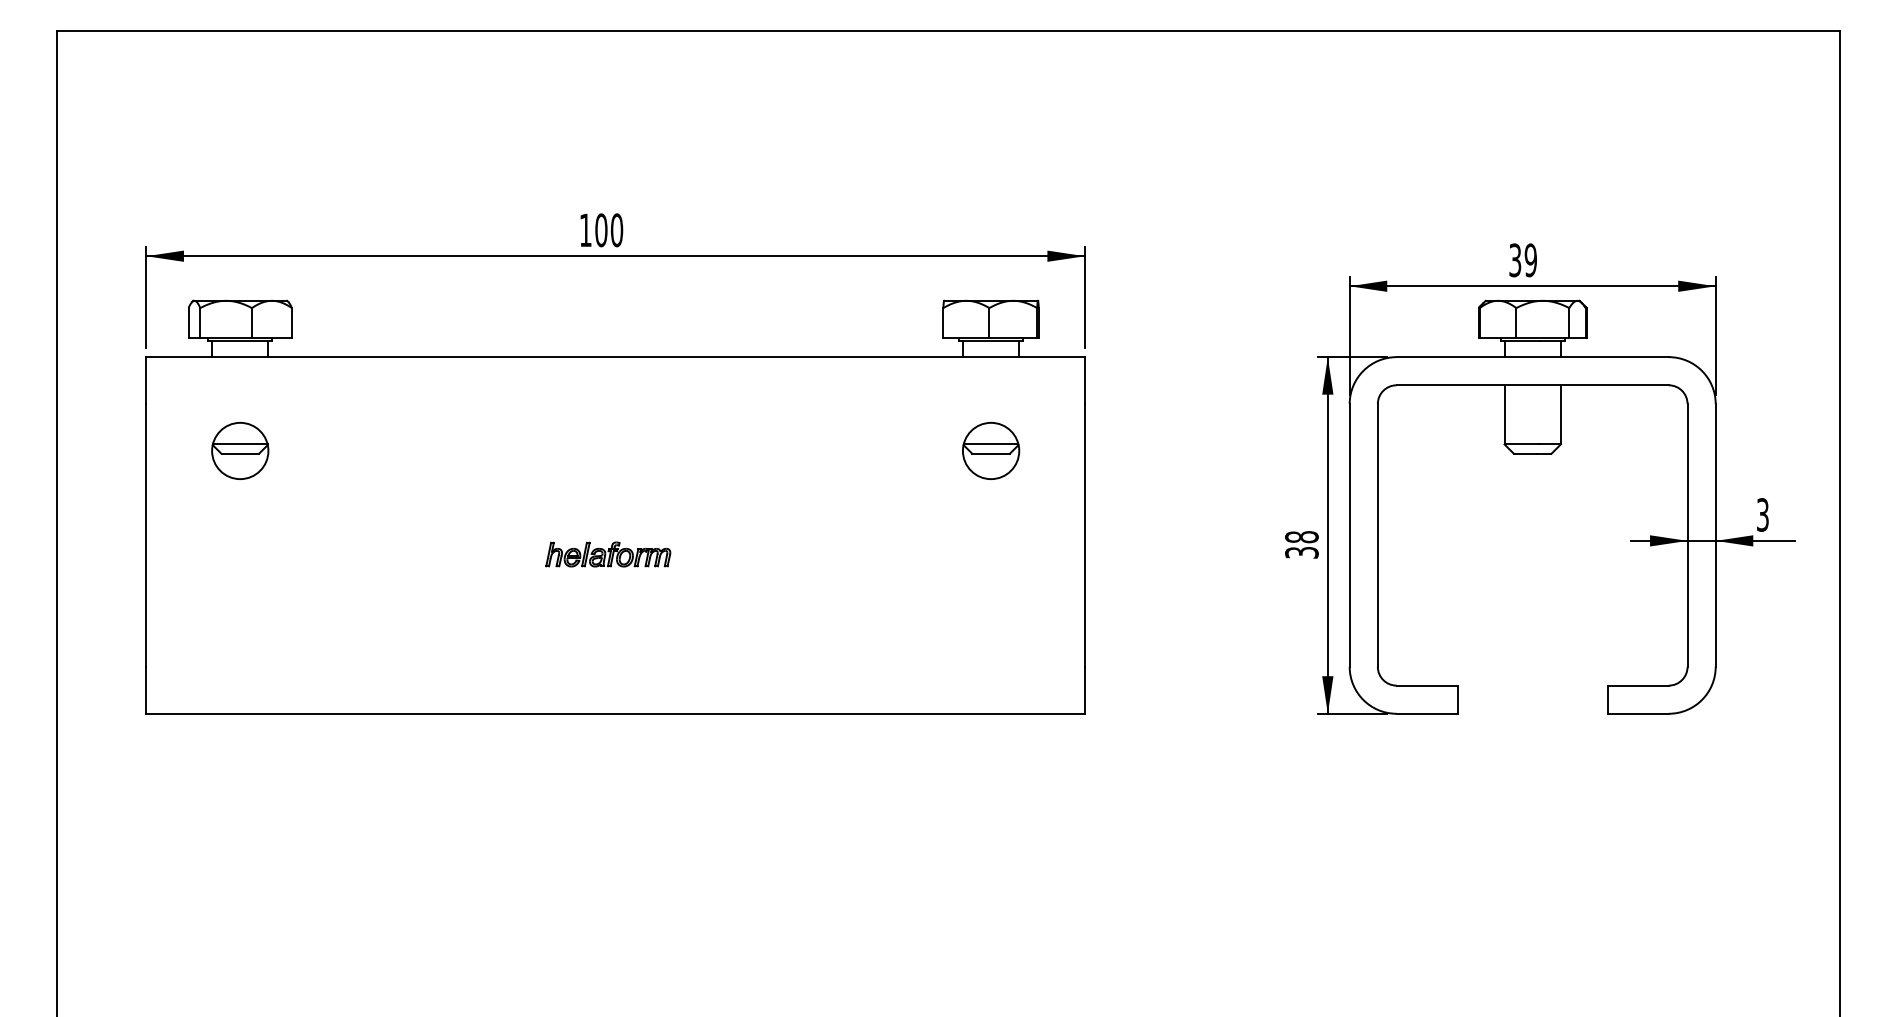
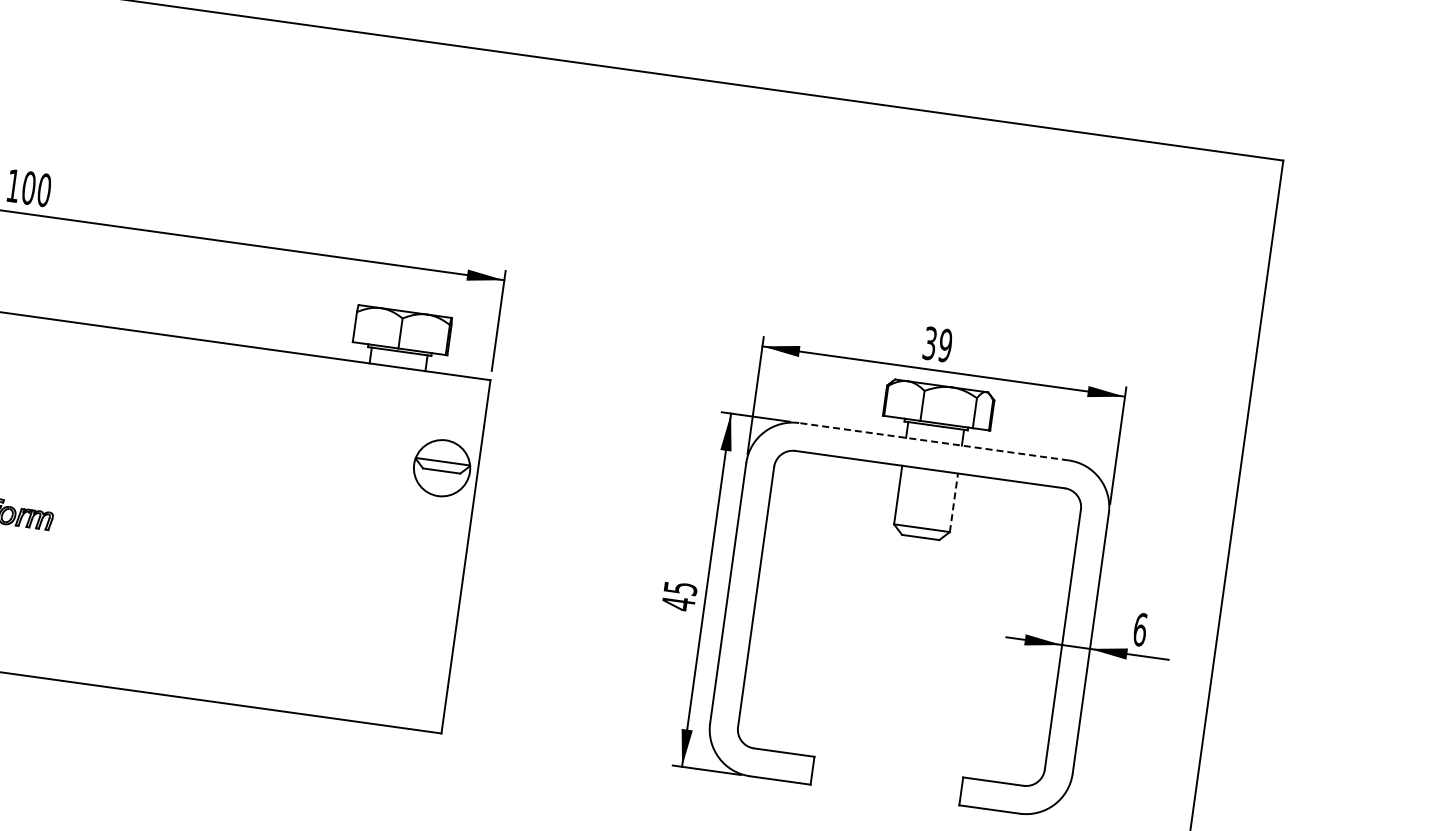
line: (1532, 357) -> (933, 442), solid -> dashed
line: (1560, 414) -> (953, 502), solid -> dashed
part: (991, 450) -> (442, 467), moved
text: (1762, 514) -> (1139, 629), 3 -> 6
text: (1301, 545) -> (679, 596), 38 -> 45

